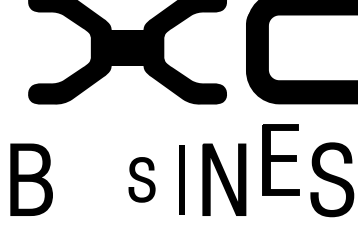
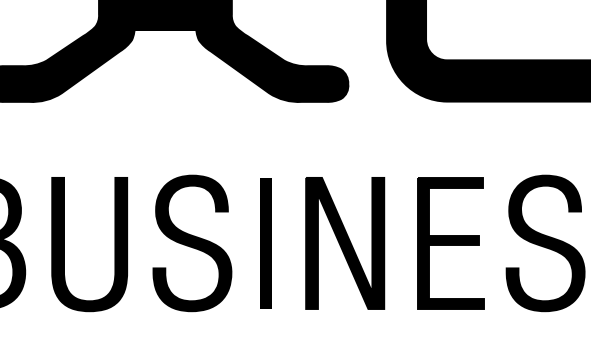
part: (280, 159) -> (449, 242), moved
part: (141, 179) -> (191, 242), size x1.67
part: (73, 180) -> (65, 244), added

